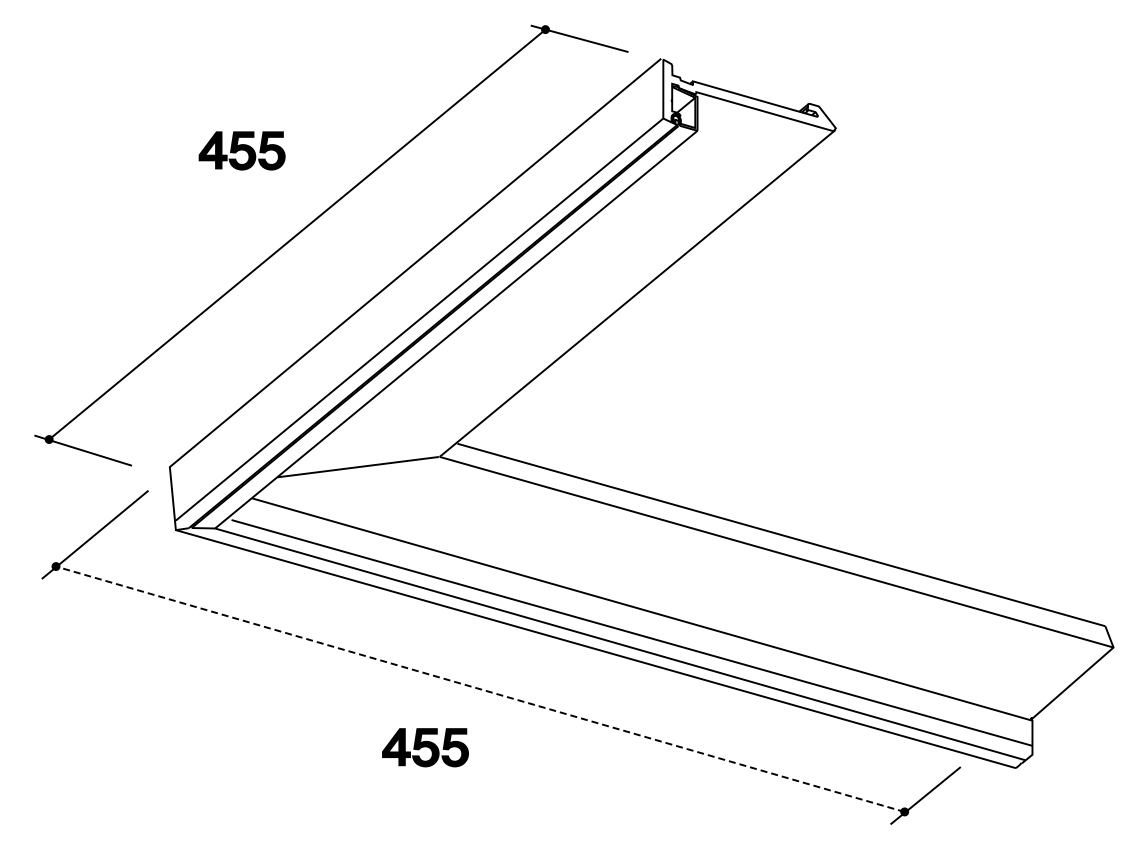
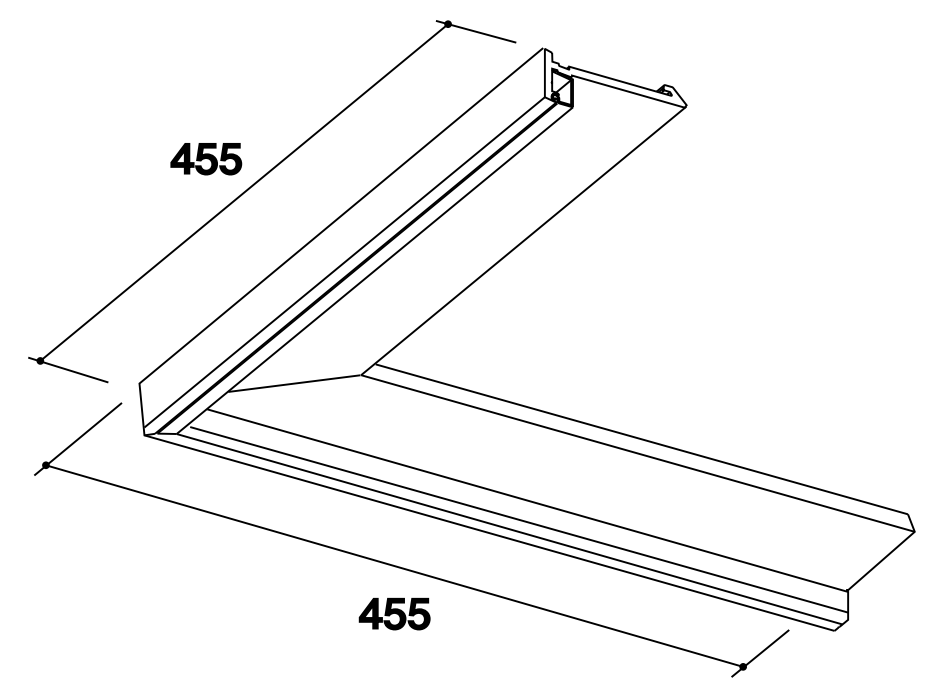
part: (241, 150) -> (205, 158), moved
line: (480, 689) -> (394, 566), dashed -> solid
part: (425, 747) -> (394, 613), moved

